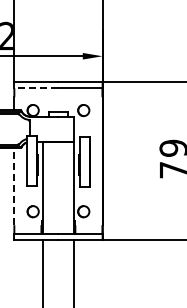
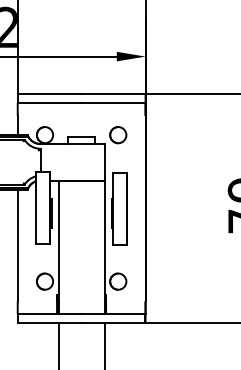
line: (35, 88) -> (48, 103), dashed -> solid
line: (14, 186) -> (17, 245), dashed -> solid

